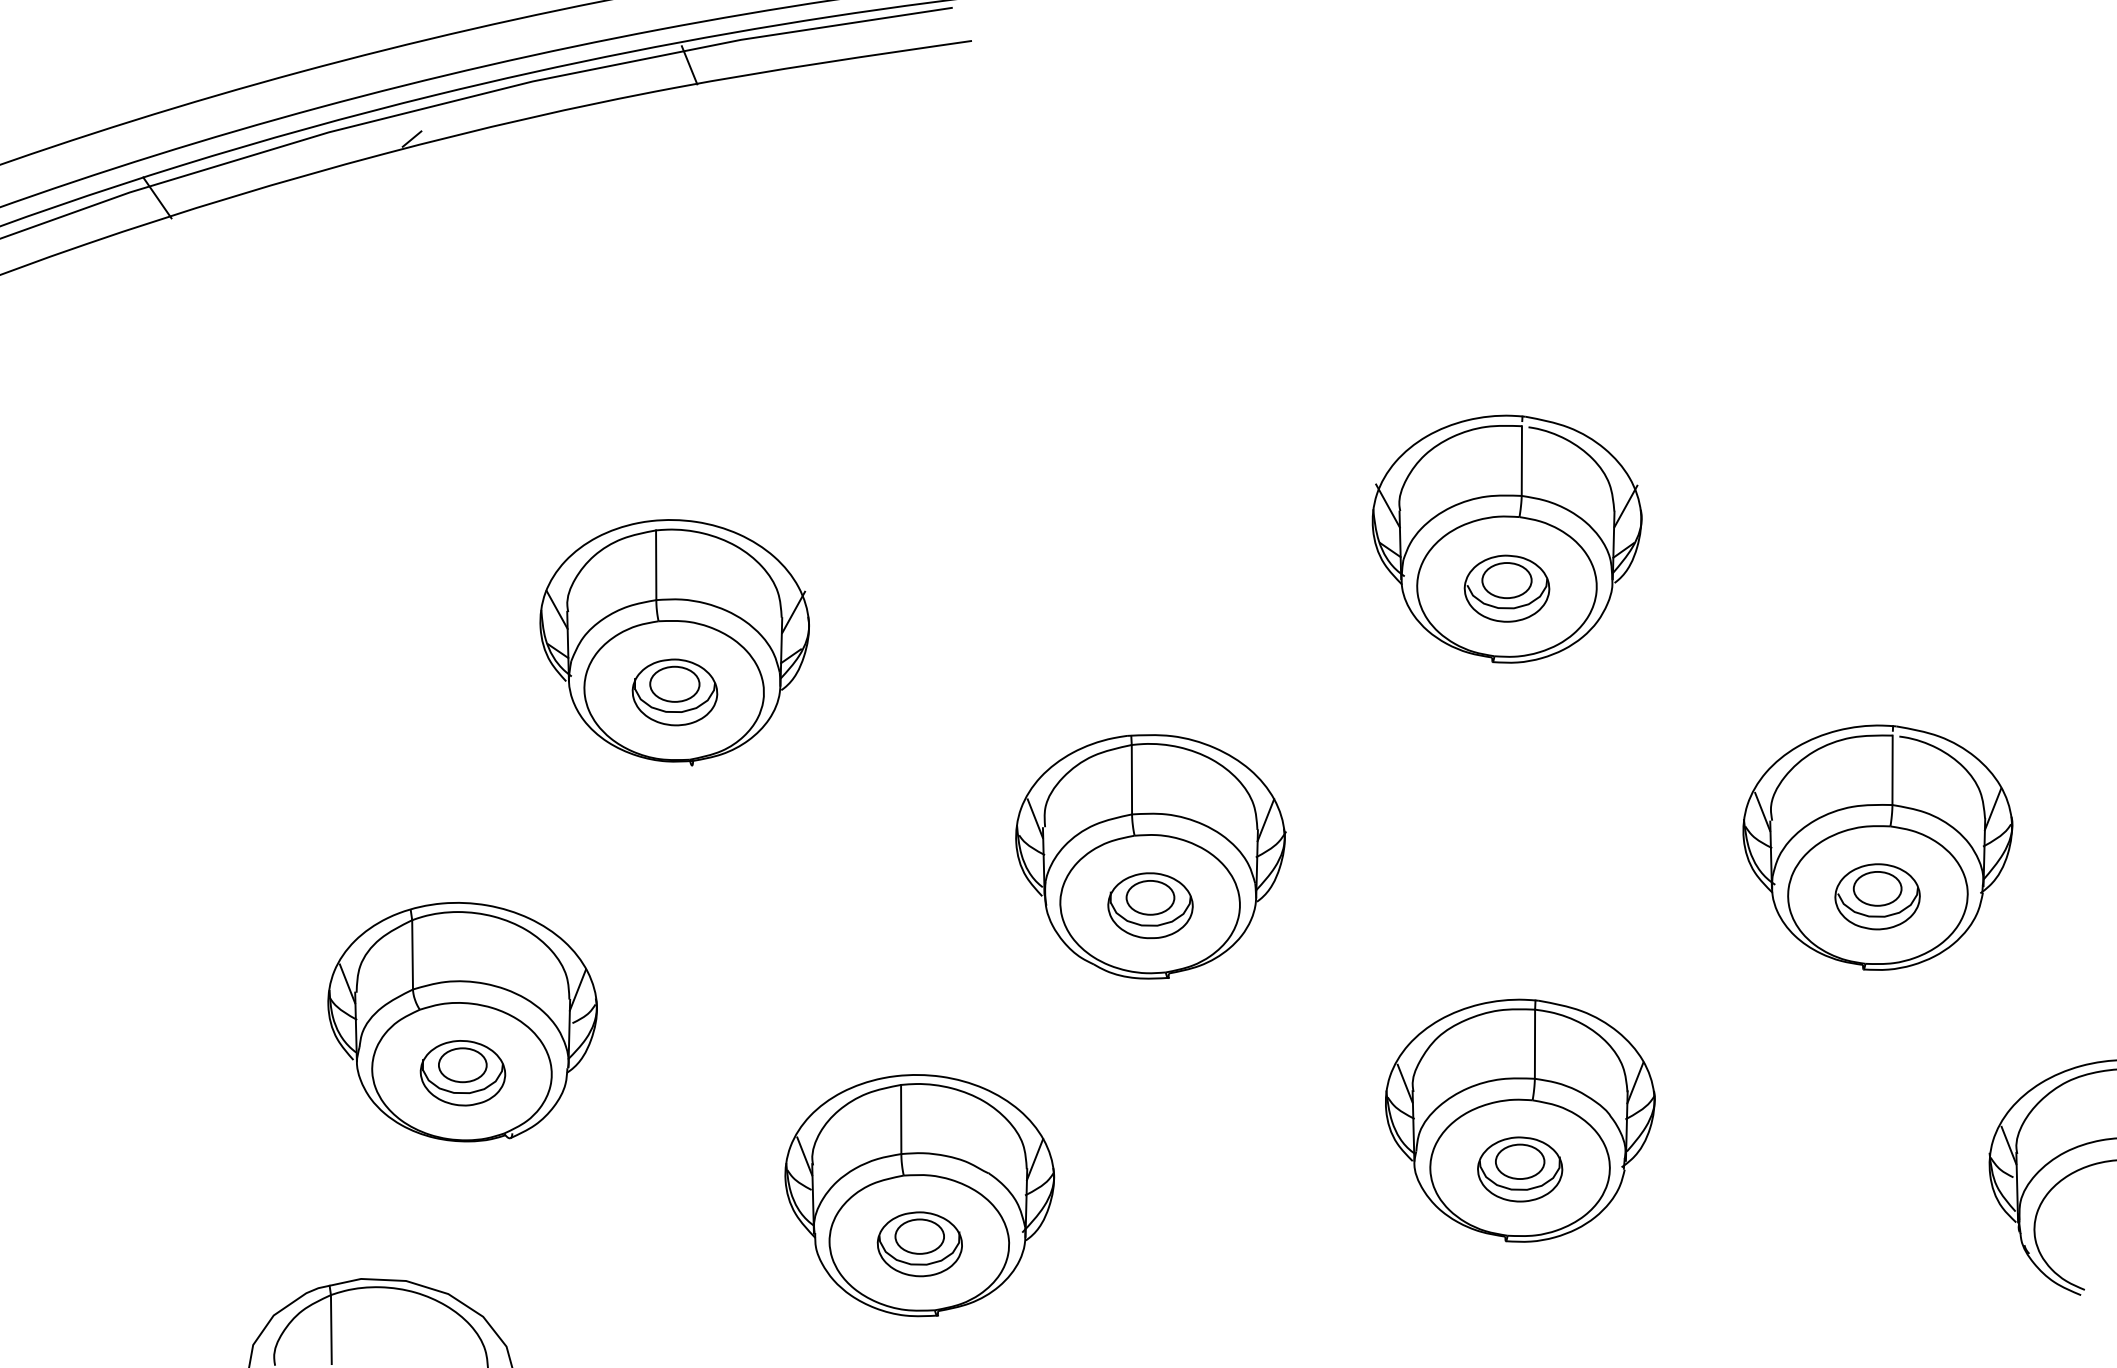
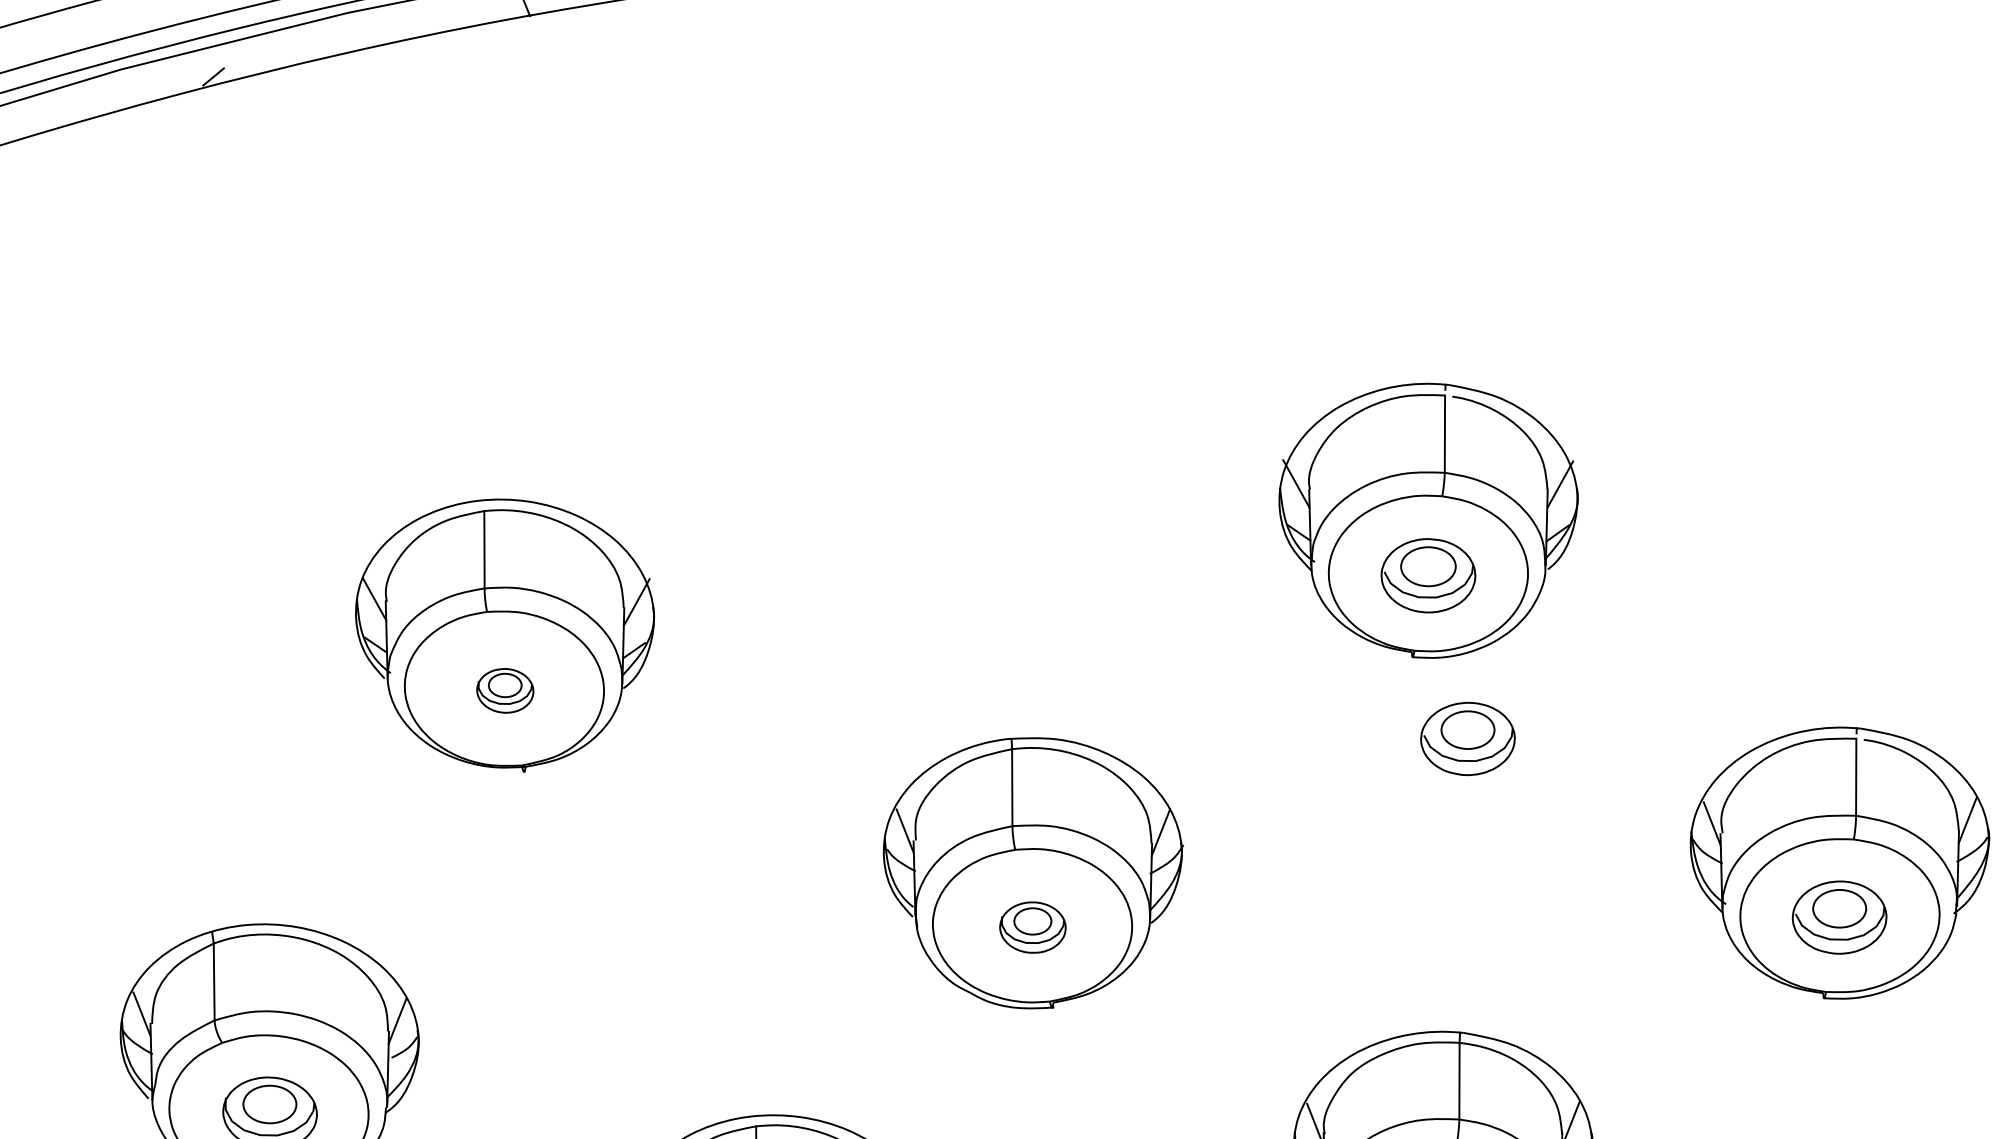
part: (674, 692) -> (504, 690), size x0.6
part: (1542, 735) -> (1467, 738), added
part: (1150, 905) -> (1032, 927), size x0.7

